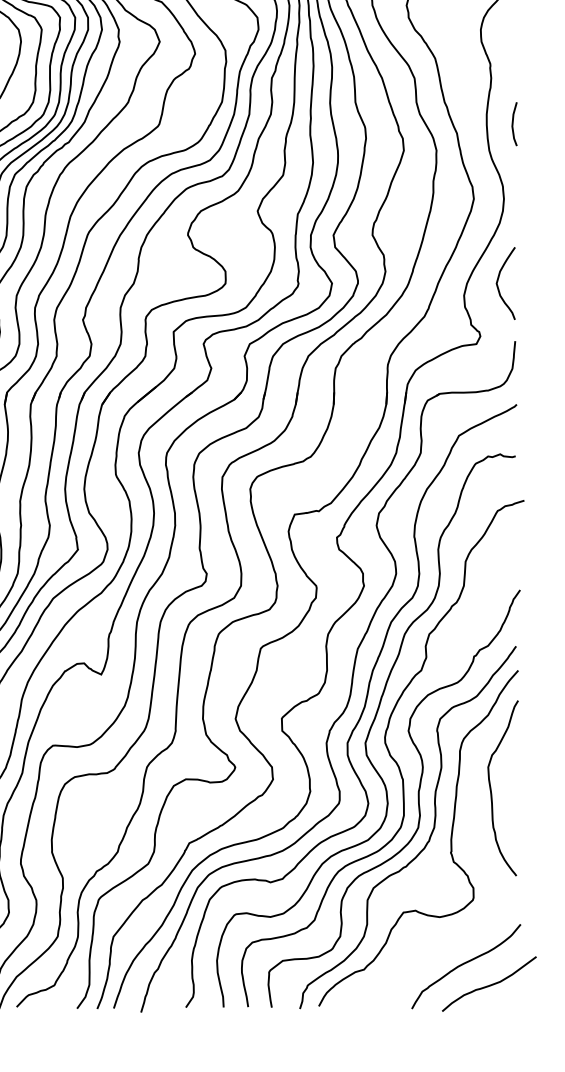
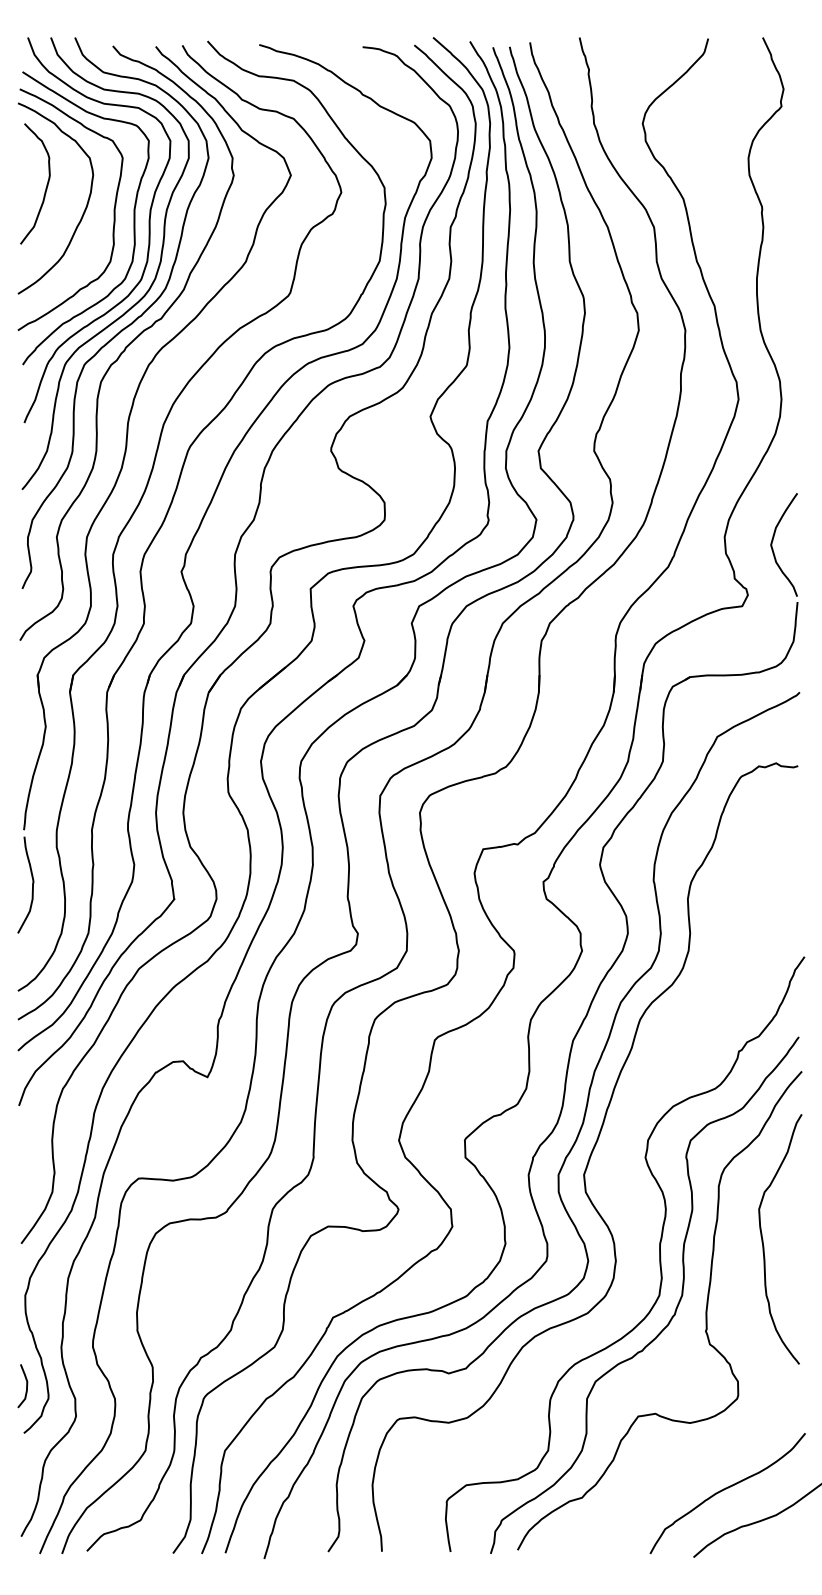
line: (513, 123) -> (794, 292), removed
curve: (498, 280) -> (773, 540), moved
curve: (387, 750) -> (615, 1185), removed

